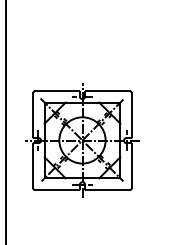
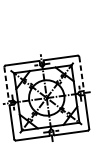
line: (33, 115) -> (6, 84), solid -> dashed
line: (131, 115) -> (81, 73), solid -> dashed

